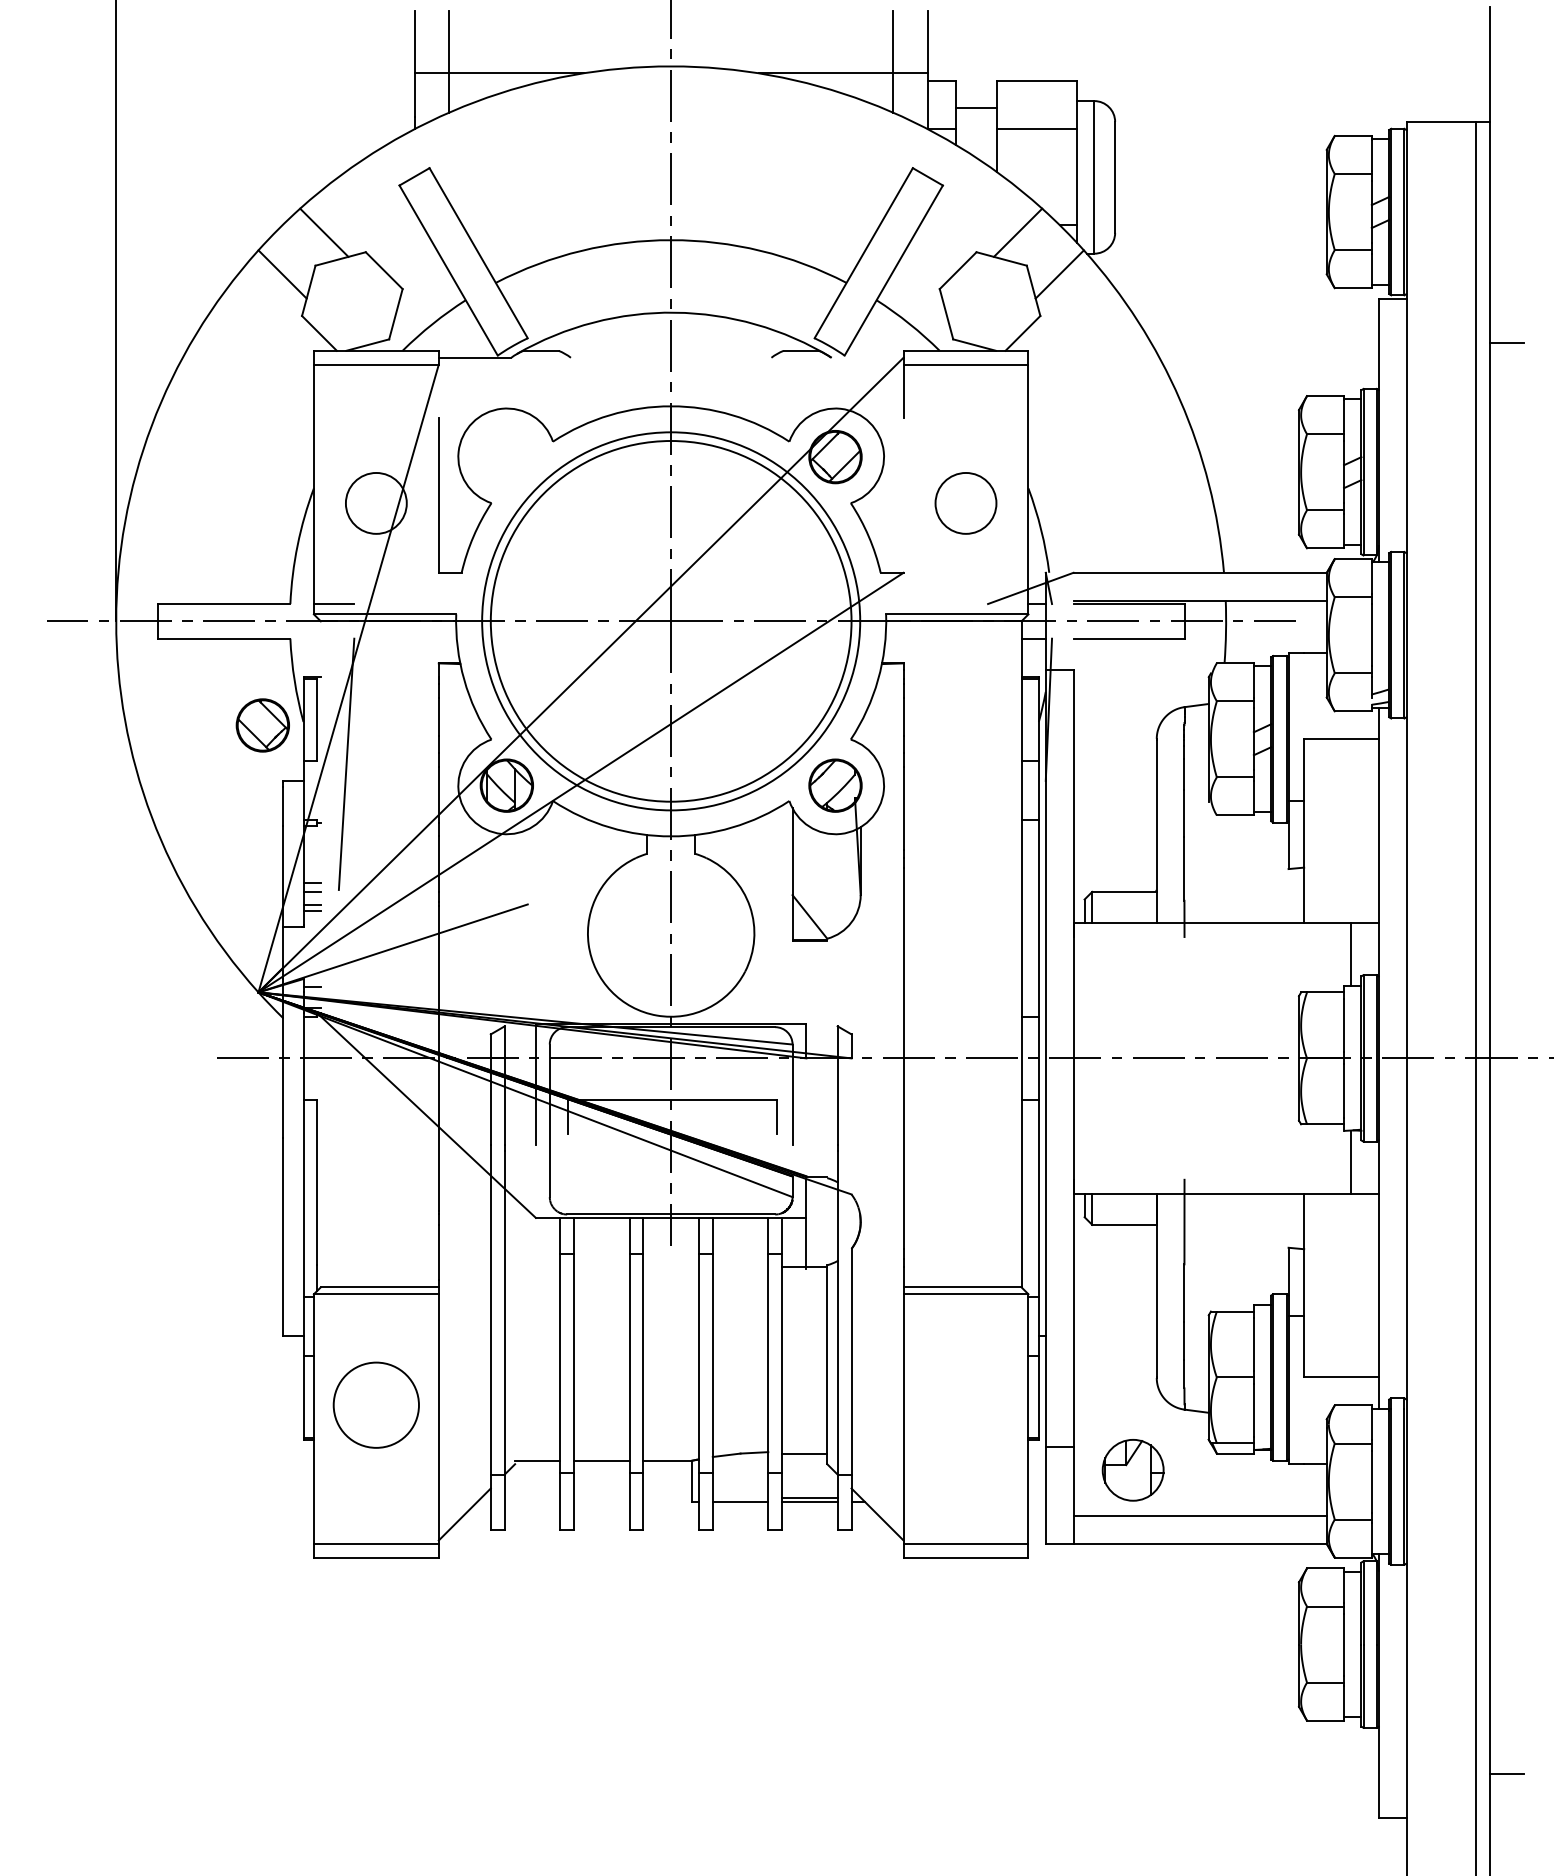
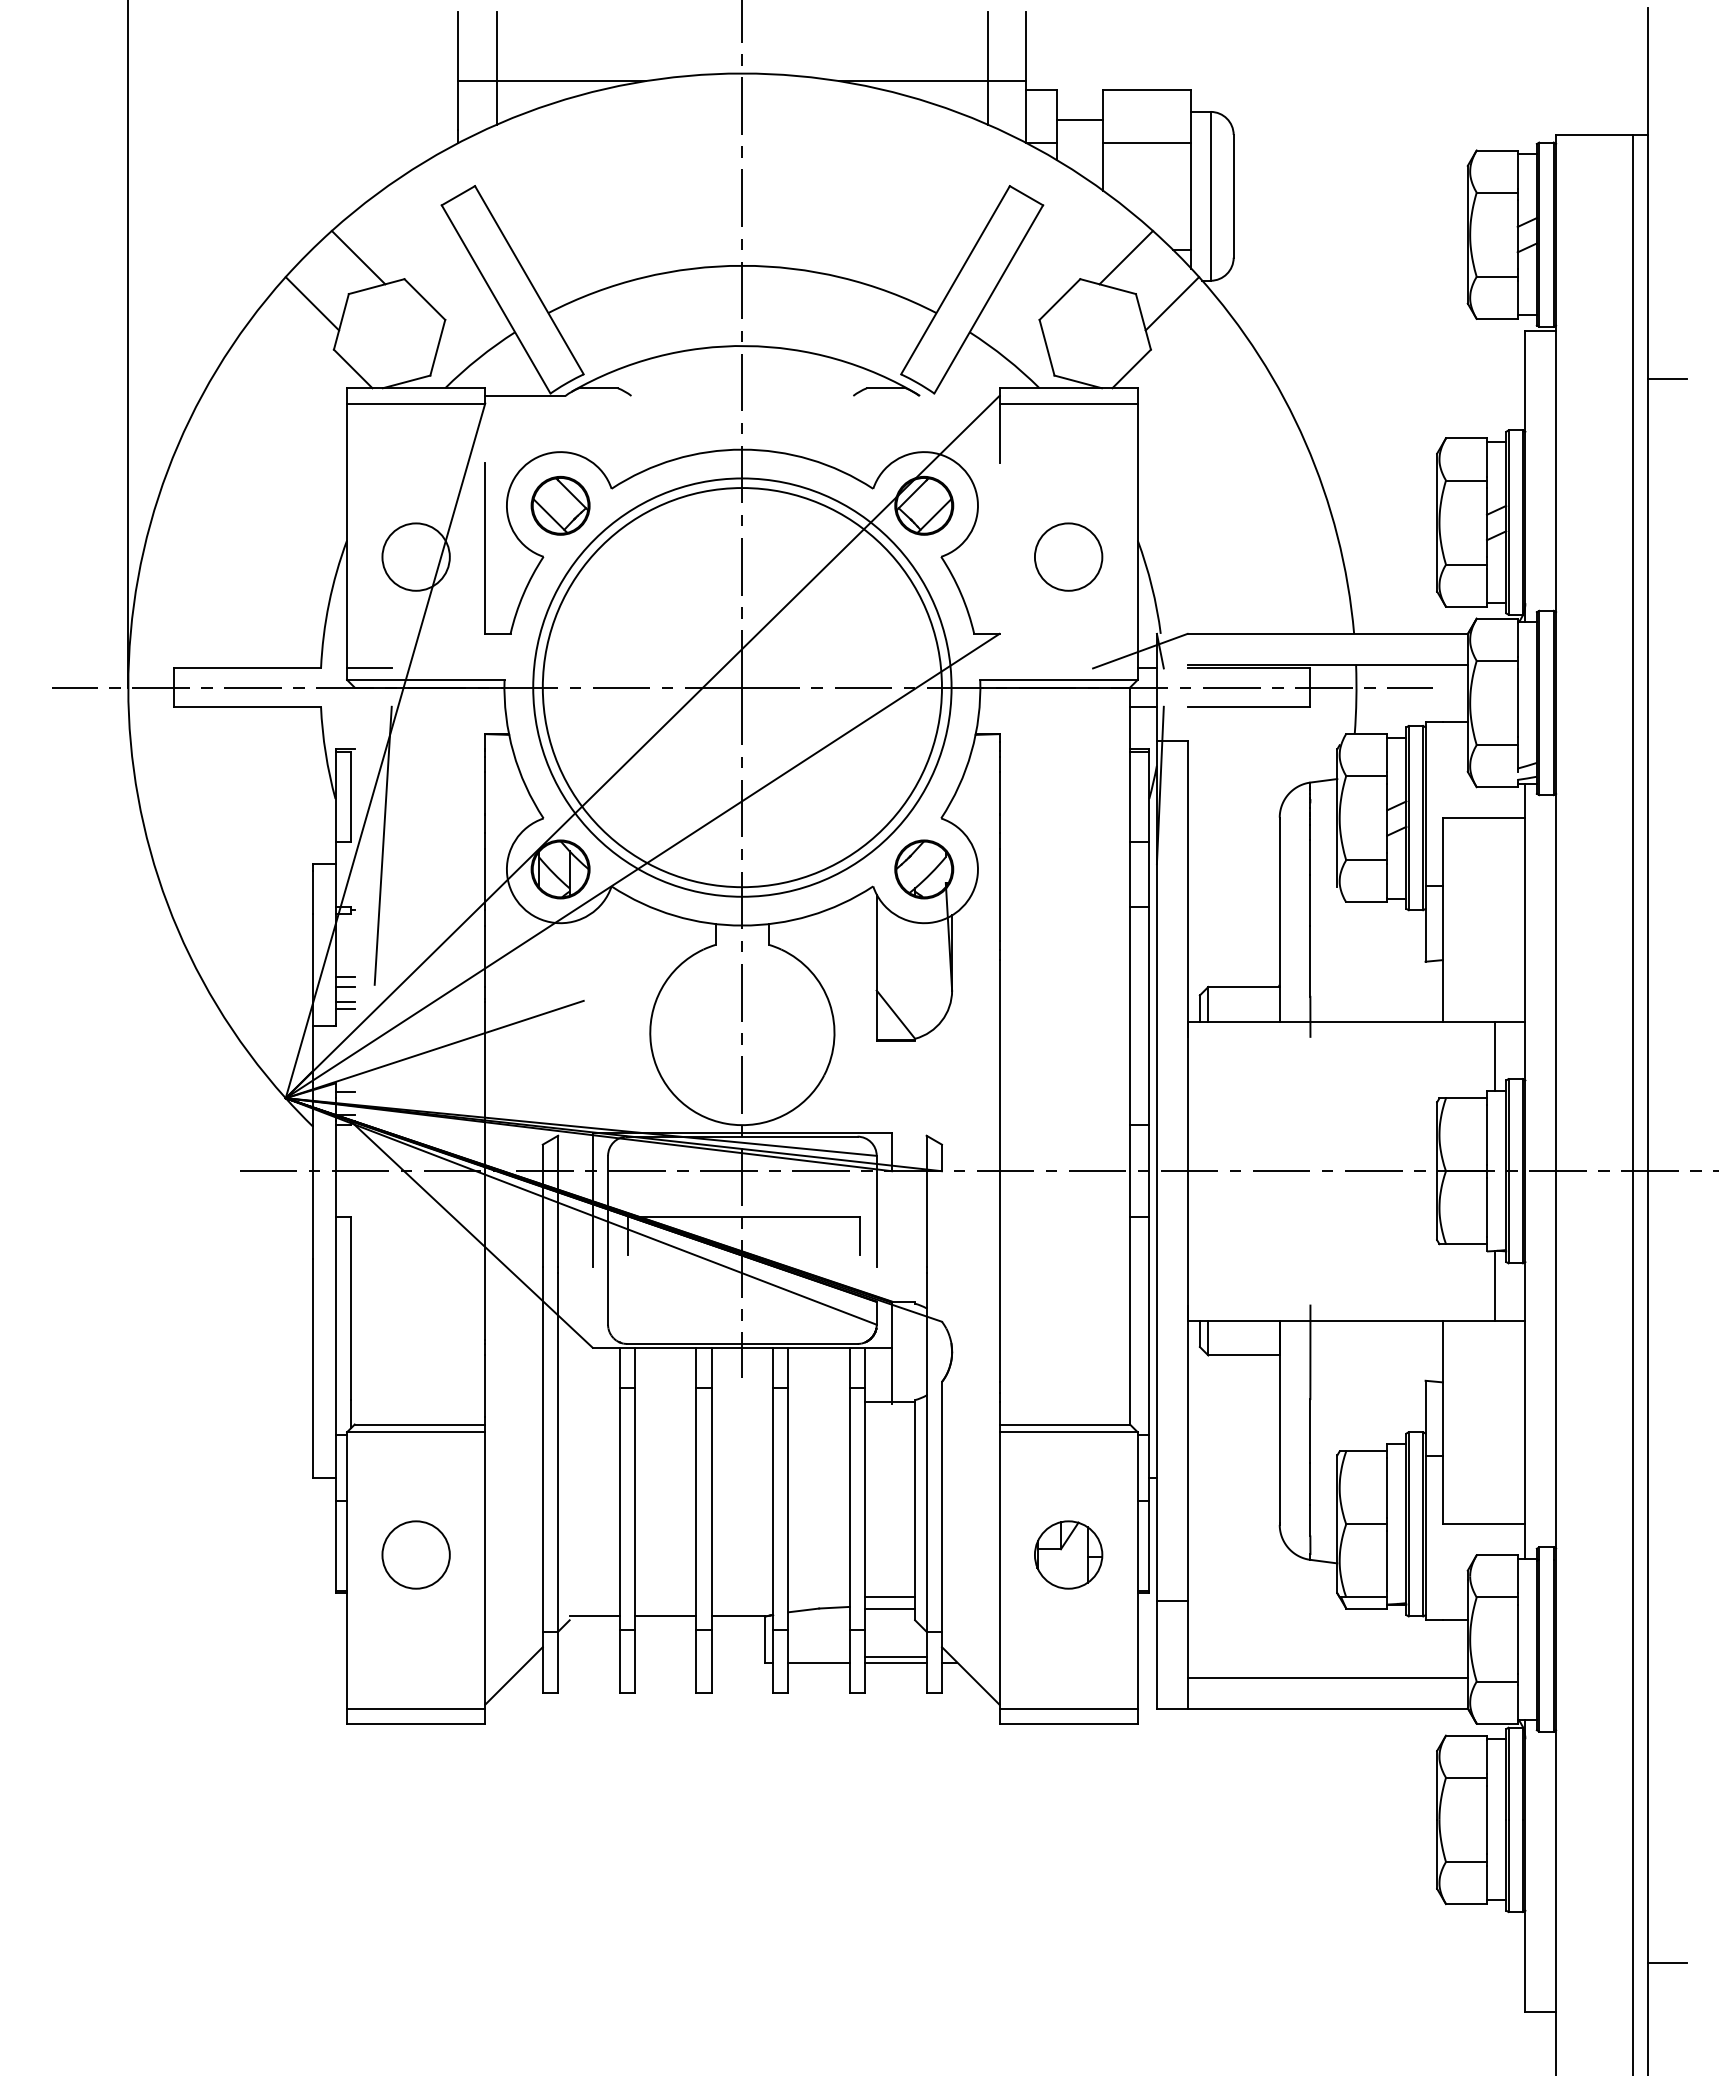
part: (262, 725) -> (560, 505), moved
circle: (375, 1404) -> (415, 1554), size x0.71
line: (805, 1442) -> (890, 1596), added
part: (1133, 1469) -> (1068, 1554), moved

